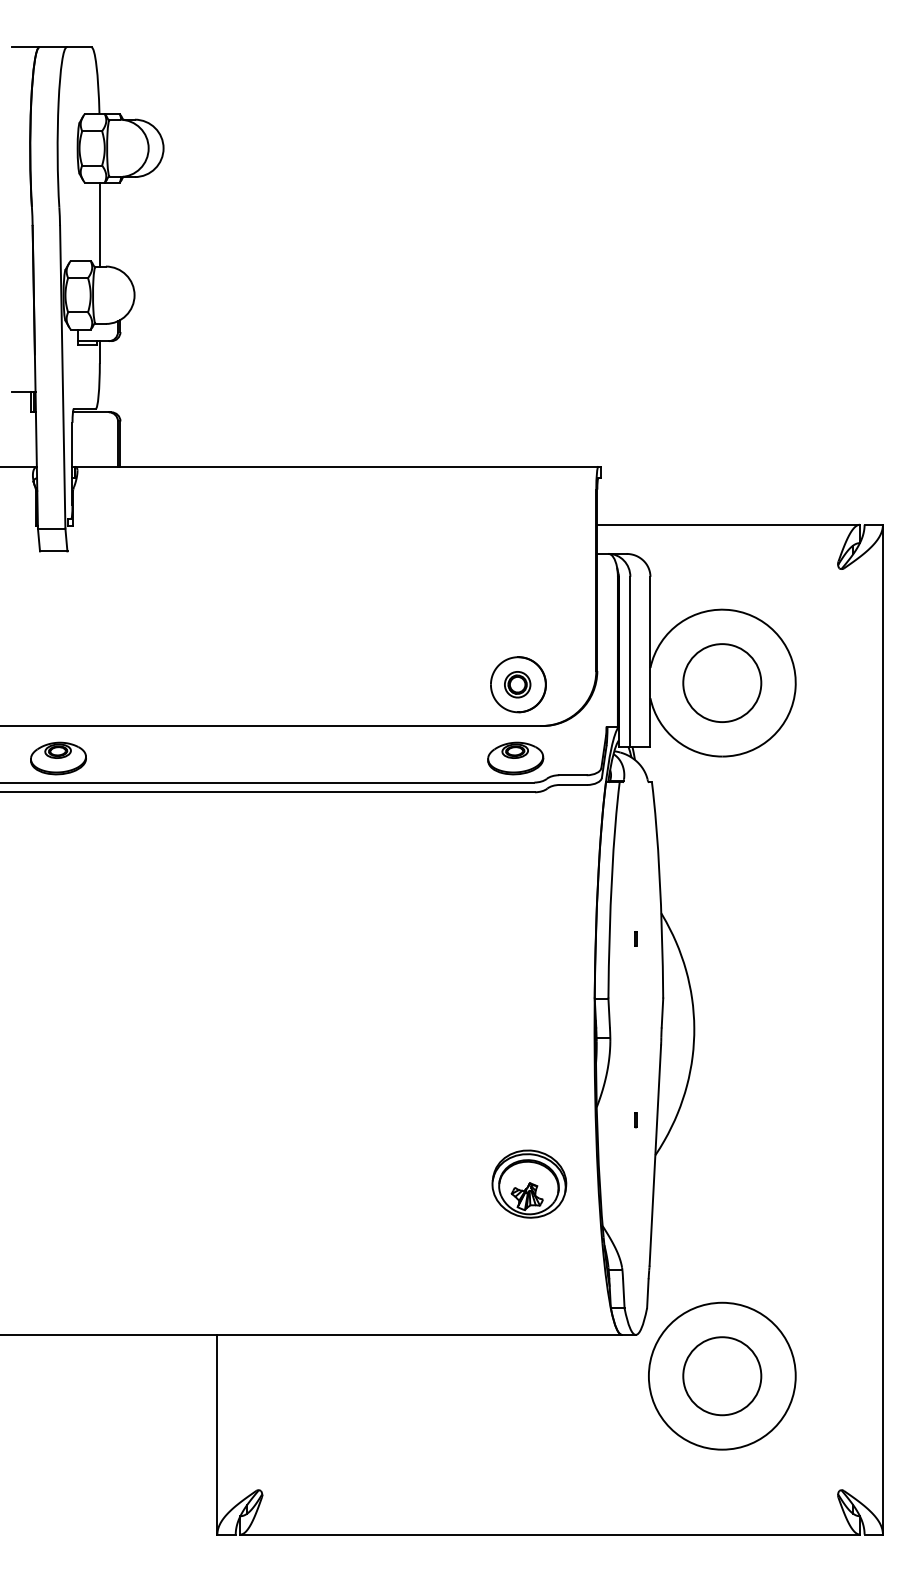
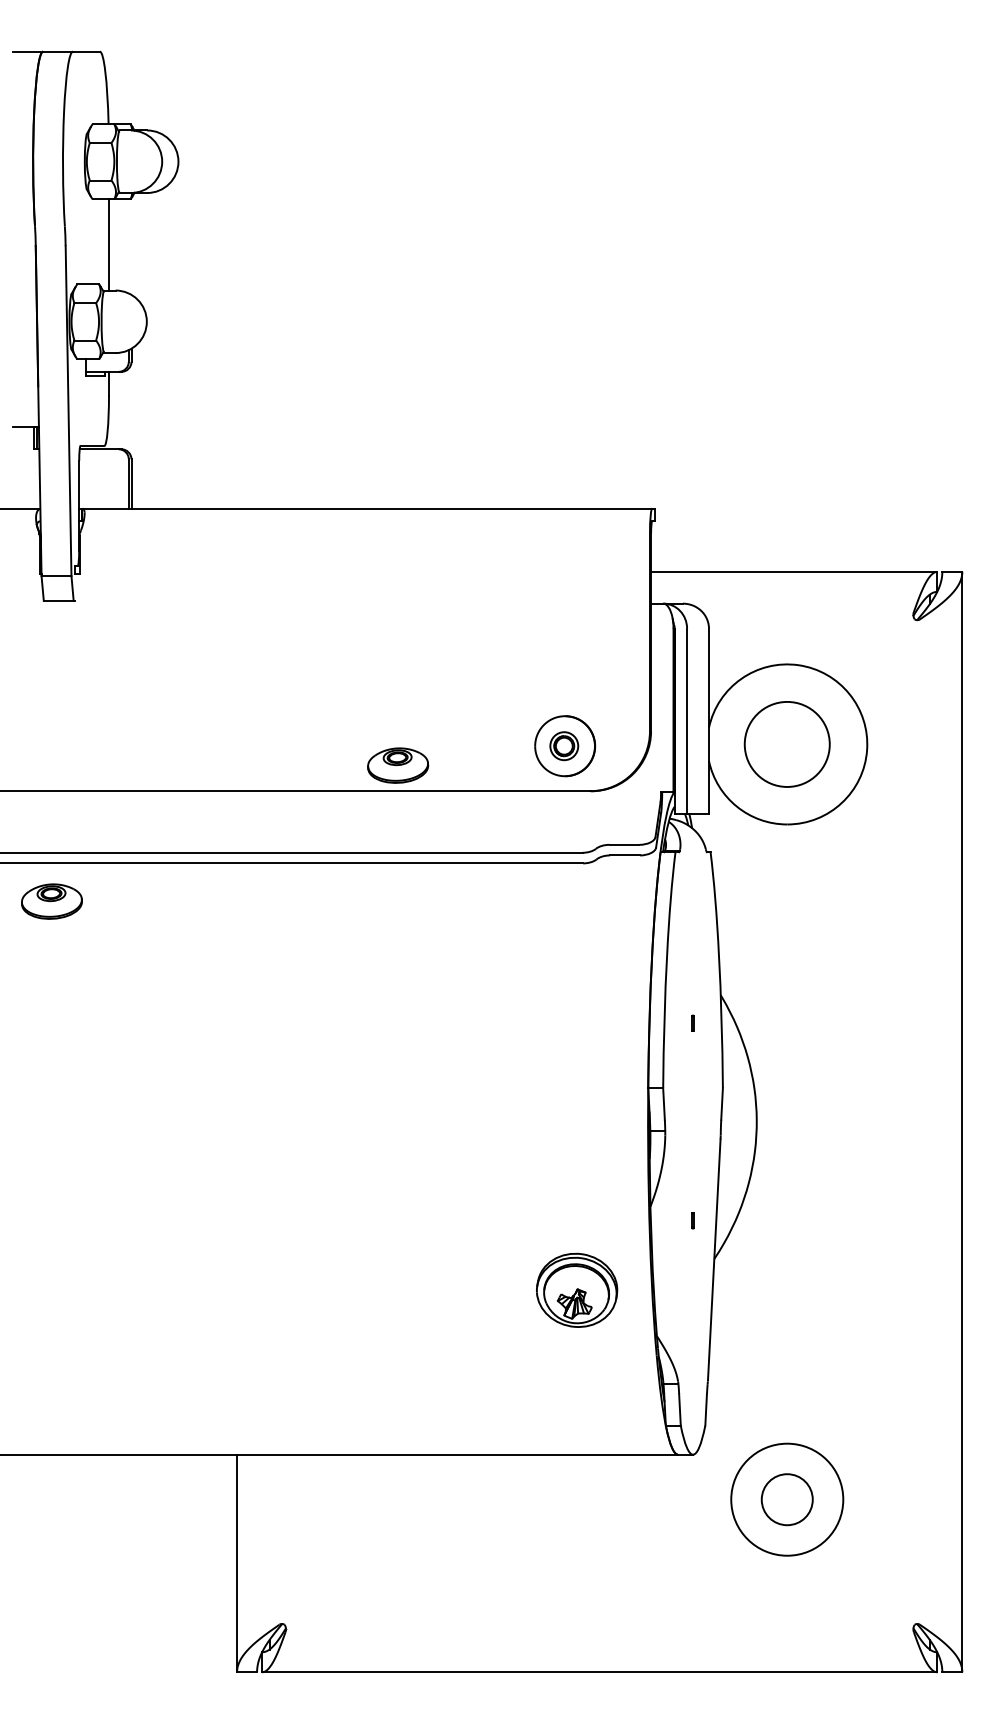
part: (58, 758) -> (51, 901), moved
part: (516, 758) -> (398, 765), moved
circle: (721, 1376) -> (786, 1499), size x0.6
circle: (722, 1376) -> (787, 1499), size x0.7

